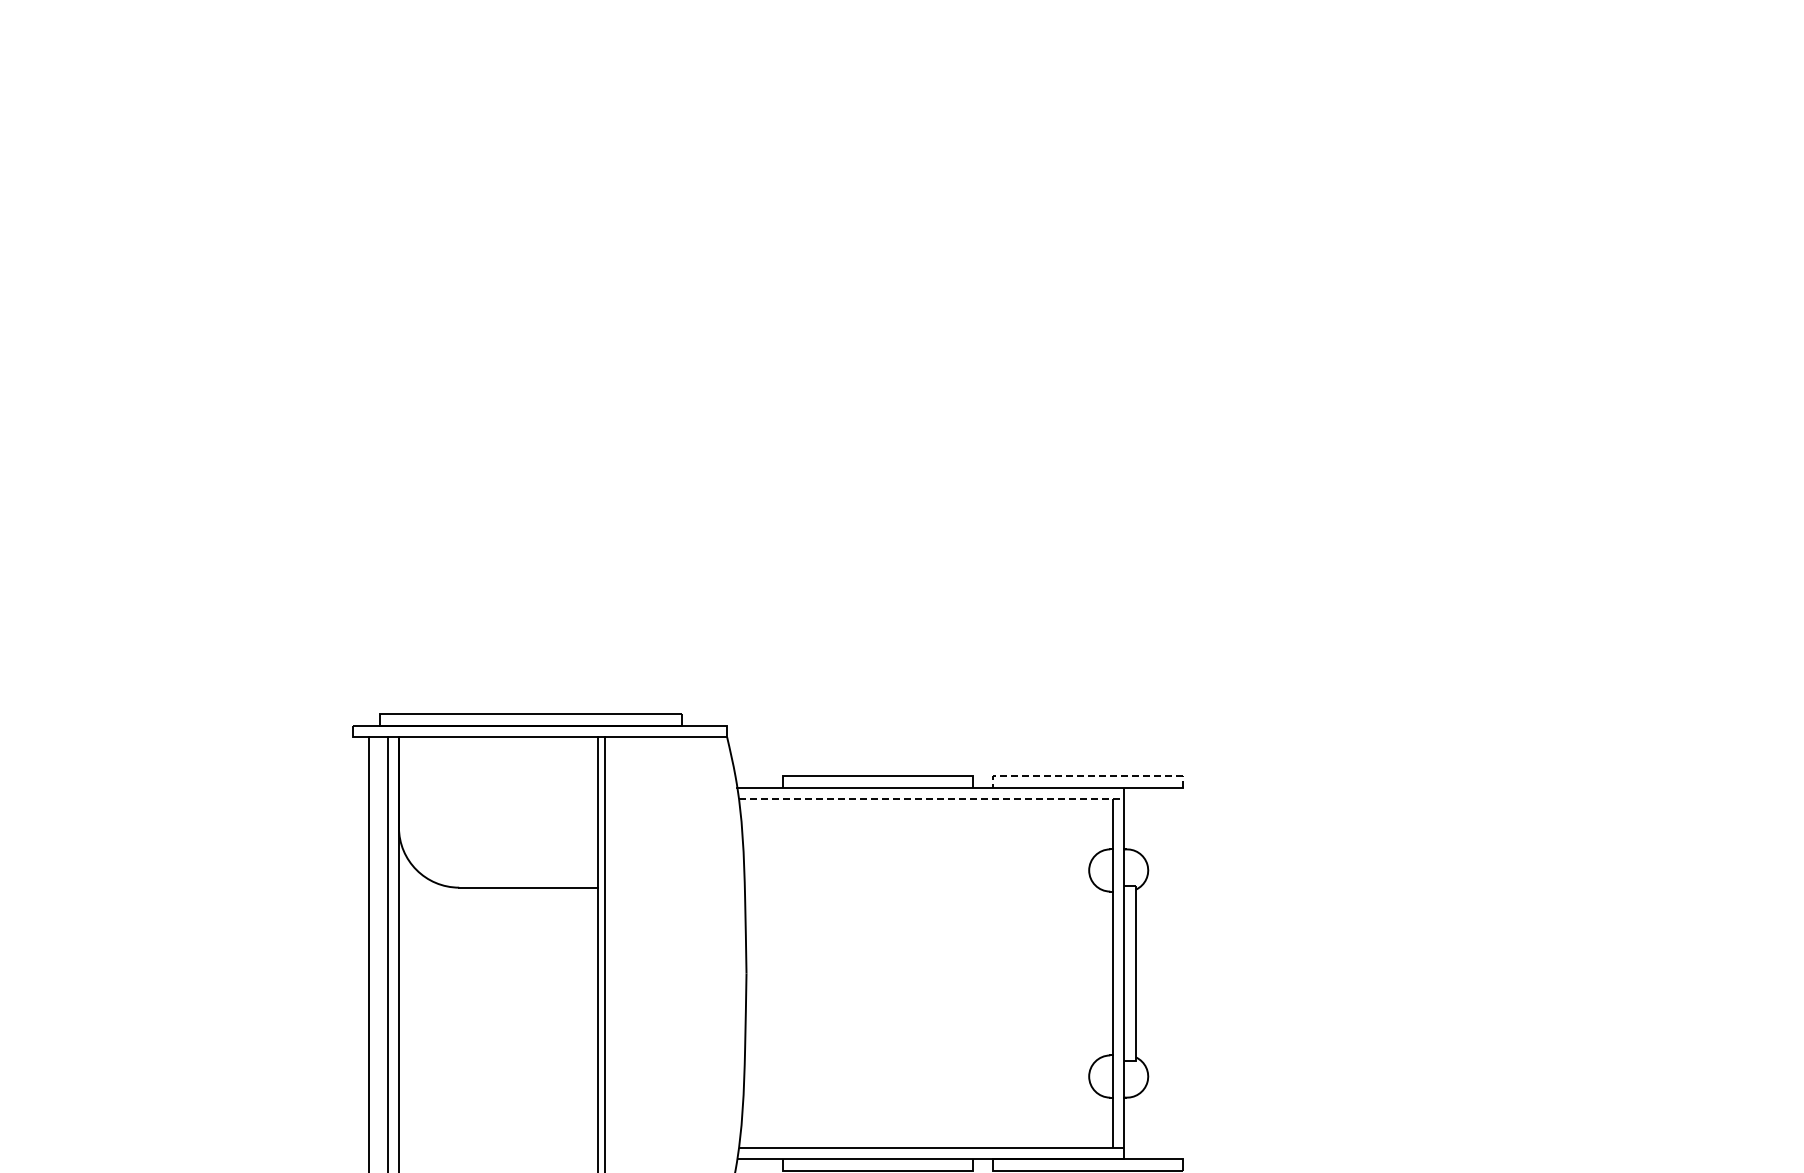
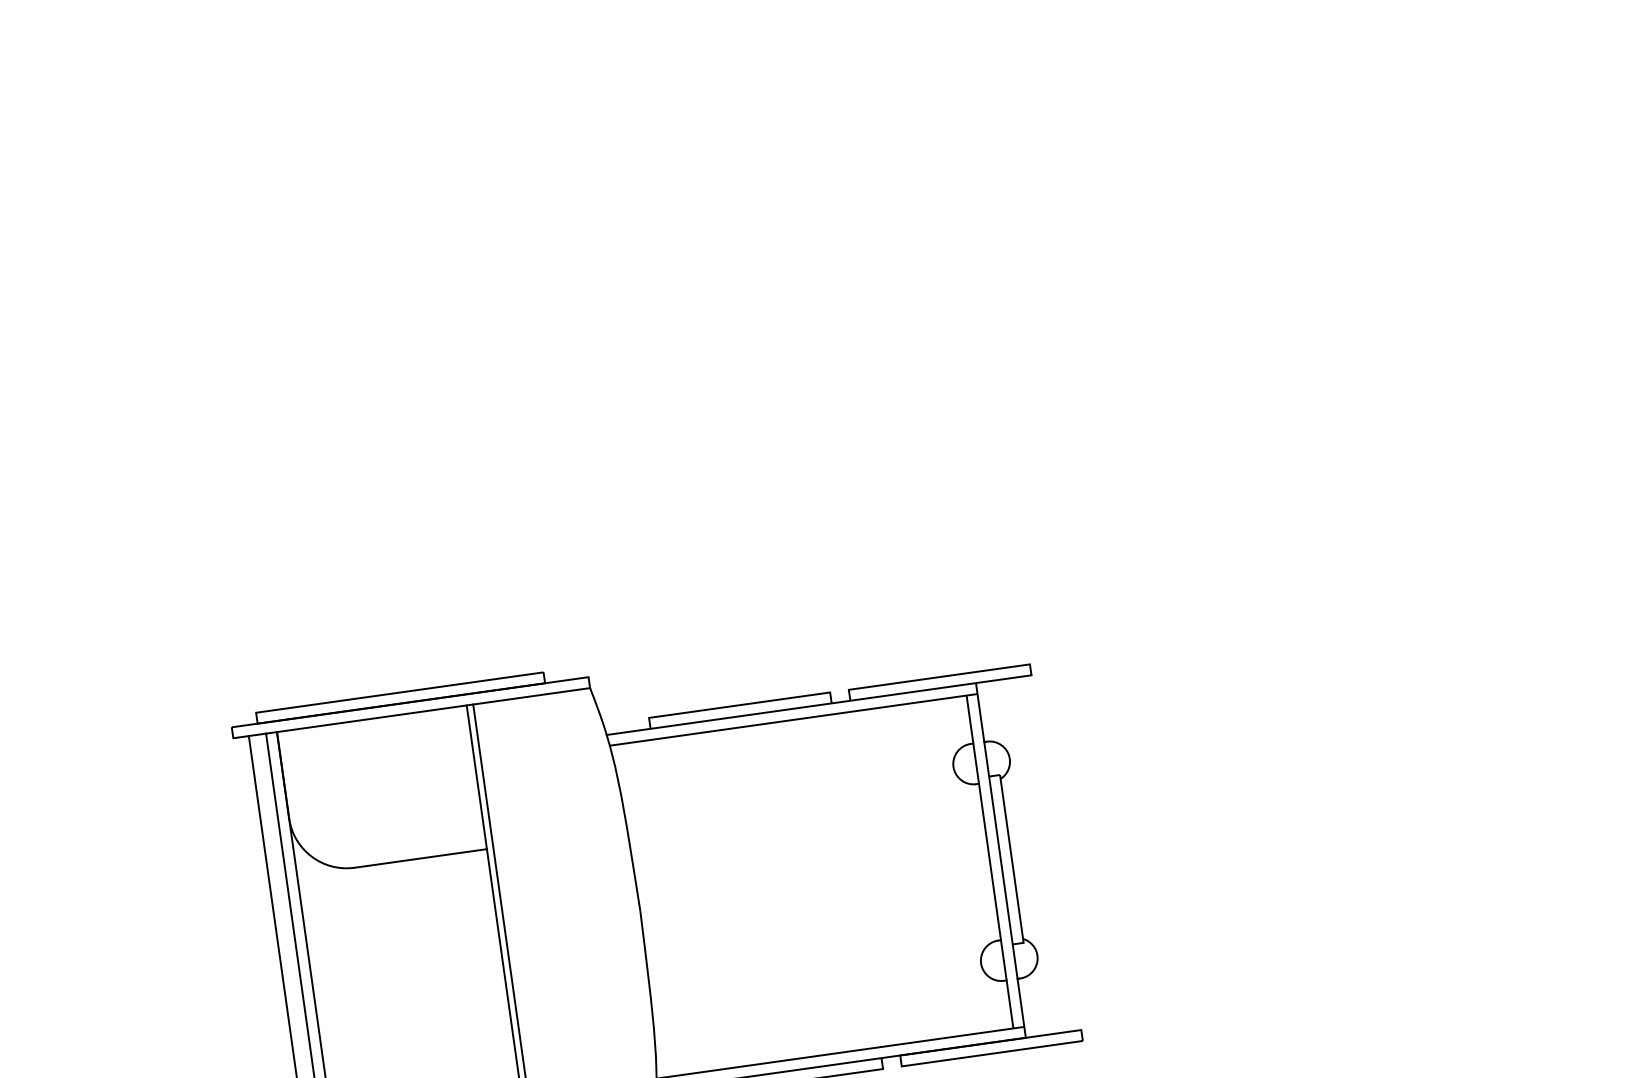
line: (1087, 776) -> (939, 677), dashed -> solid
line: (931, 799) -> (793, 720), dashed -> solid

